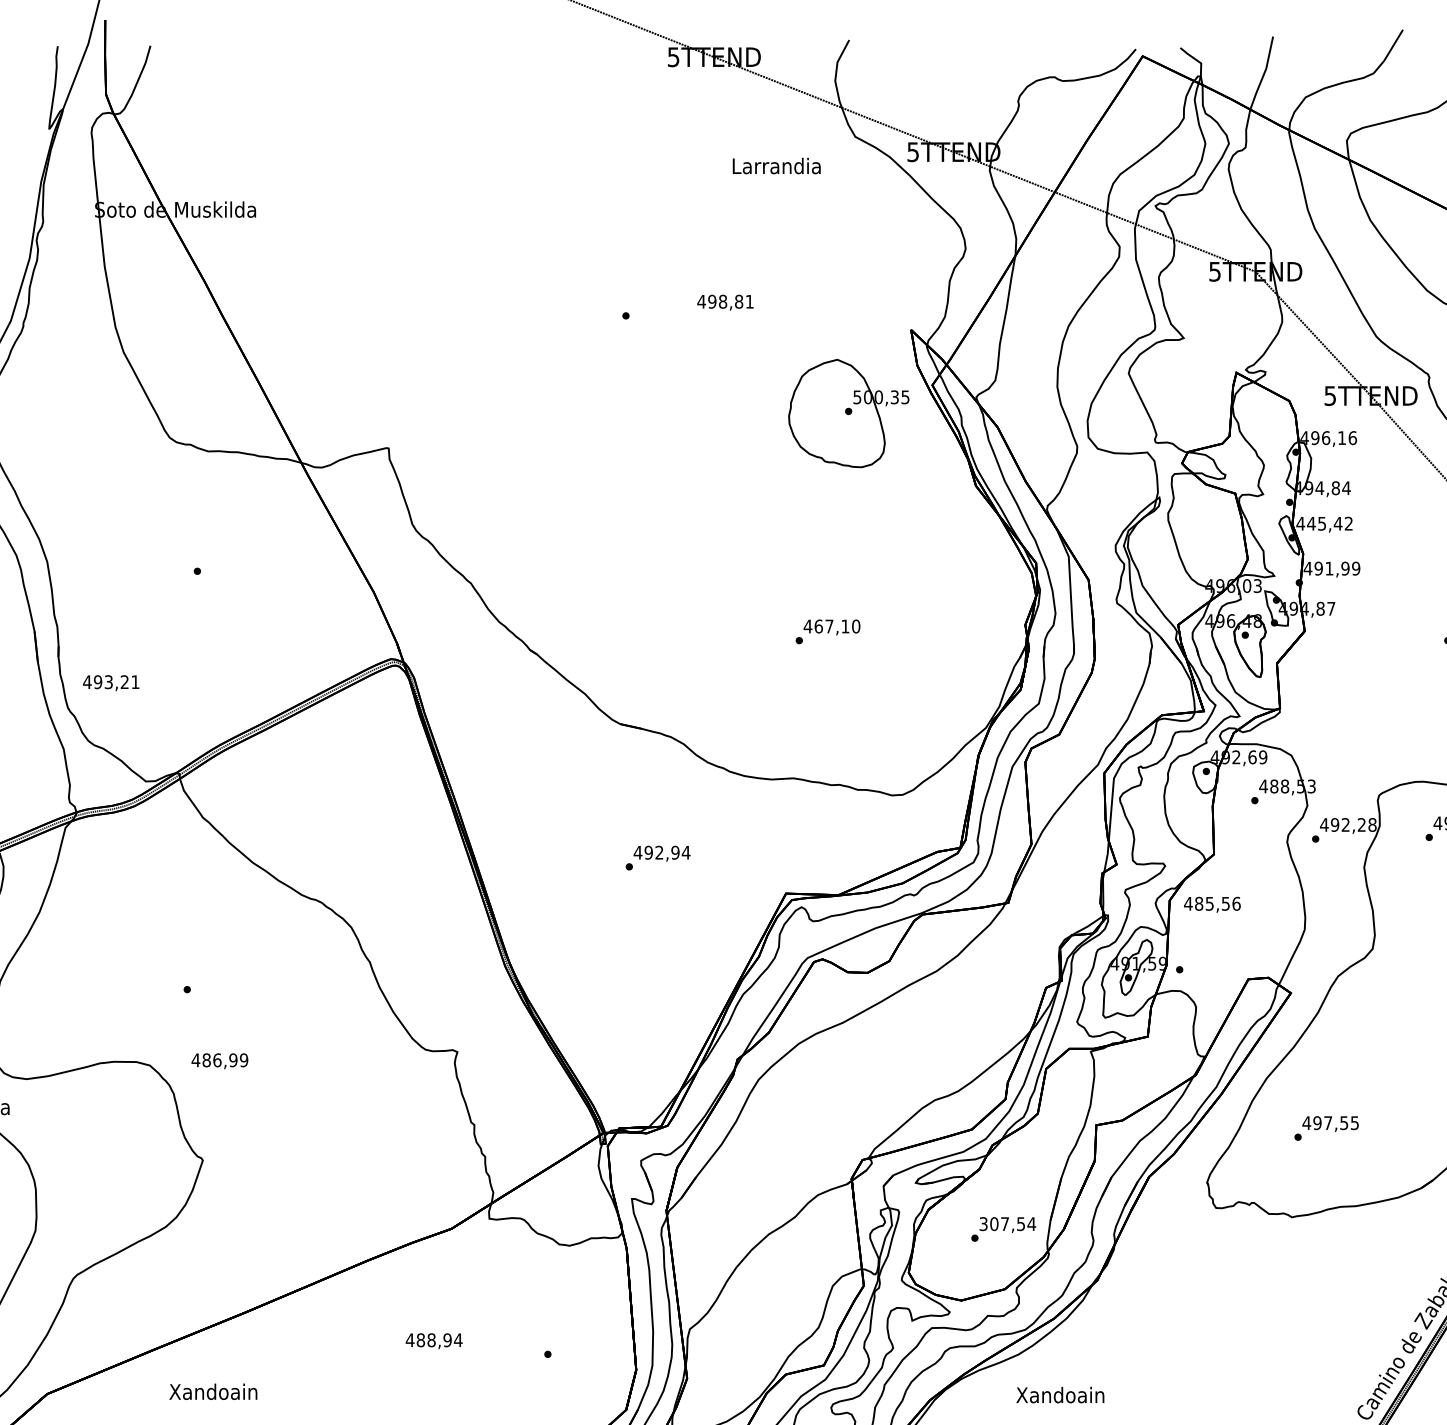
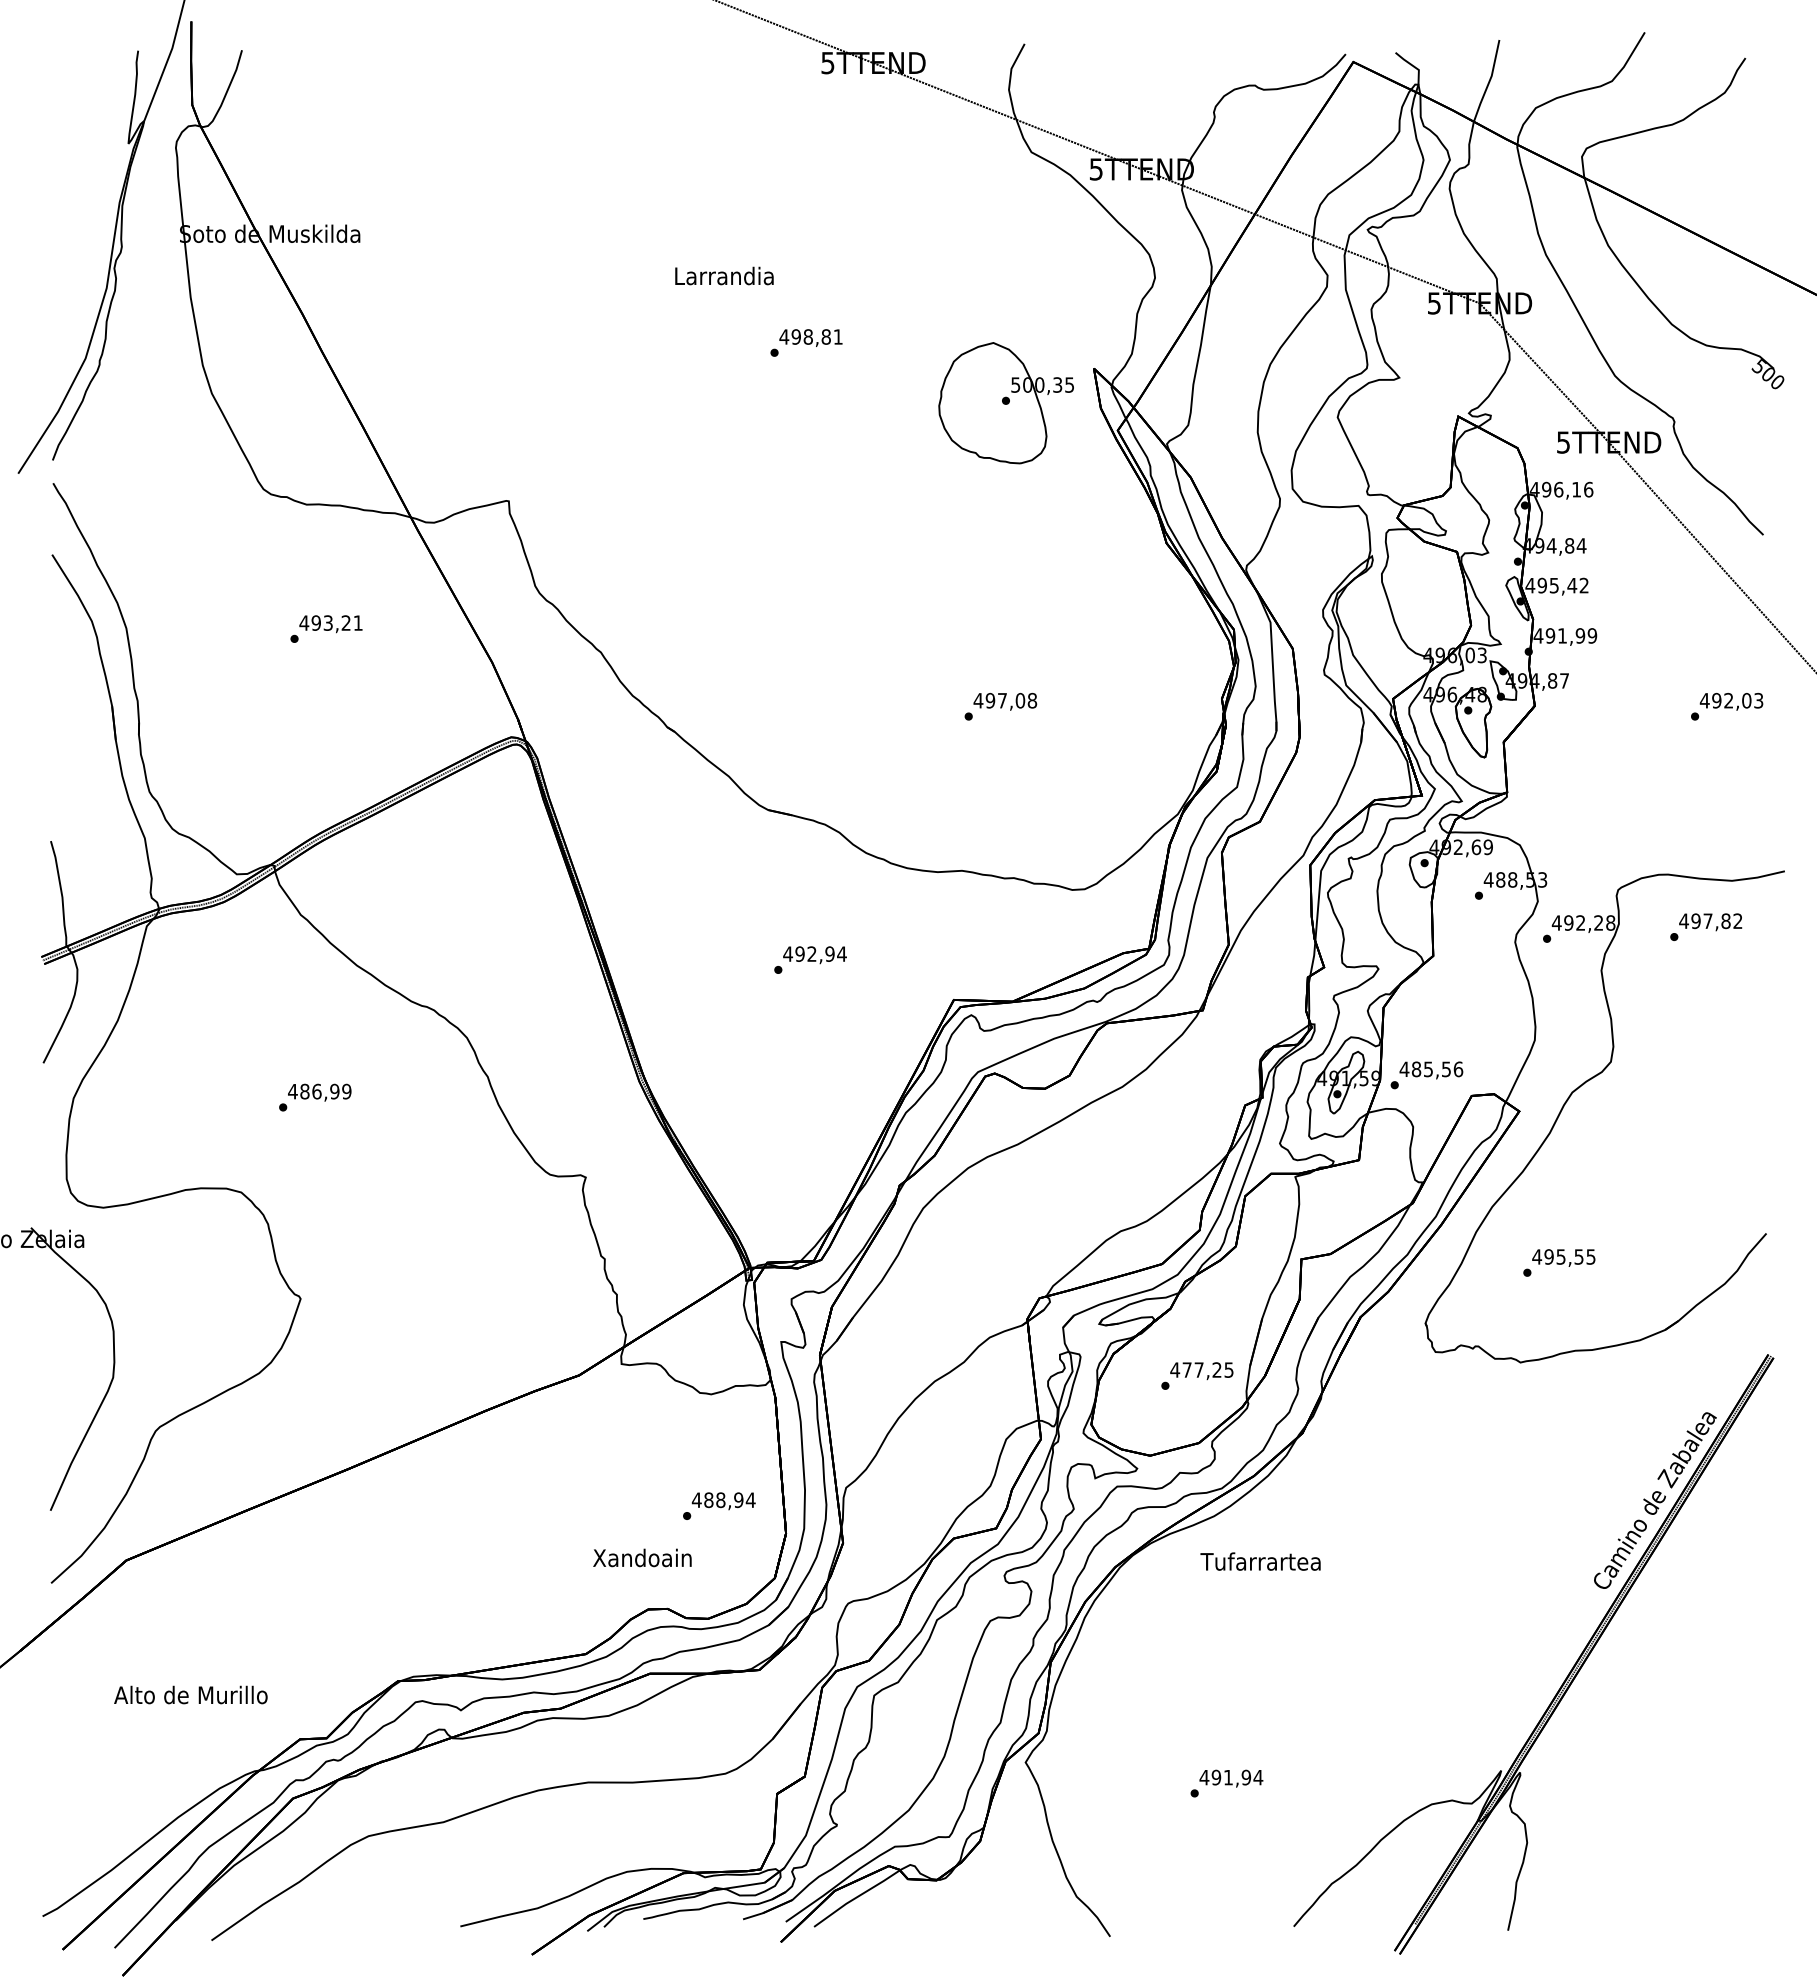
text: (776, 165) -> (724, 275), moved
text: (725, 302) -> (810, 337), moved
part: (848, 413) -> (1005, 403), moved
text: (1311, 523) -> (1542, 585), 445,42 -> 495,42
text: (837, 626) -> (1011, 700), 467,10 -> 497,08
text: (110, 683) -> (330, 624), moved
text: (1212, 904) -> (1431, 1070), moved
text: (219, 1061) -> (319, 1092), moved
text: (1327, 1122) -> (1560, 1256), 497,55 -> 495,55
text: (1007, 1223) -> (1201, 1369), 307,54 -> 477,25
text: (433, 1341) -> (723, 1501), moved
text: (213, 1391) -> (642, 1557), moved
text: (1059, 1394) -> (1260, 1561), Xandoain -> Tufarrartea

